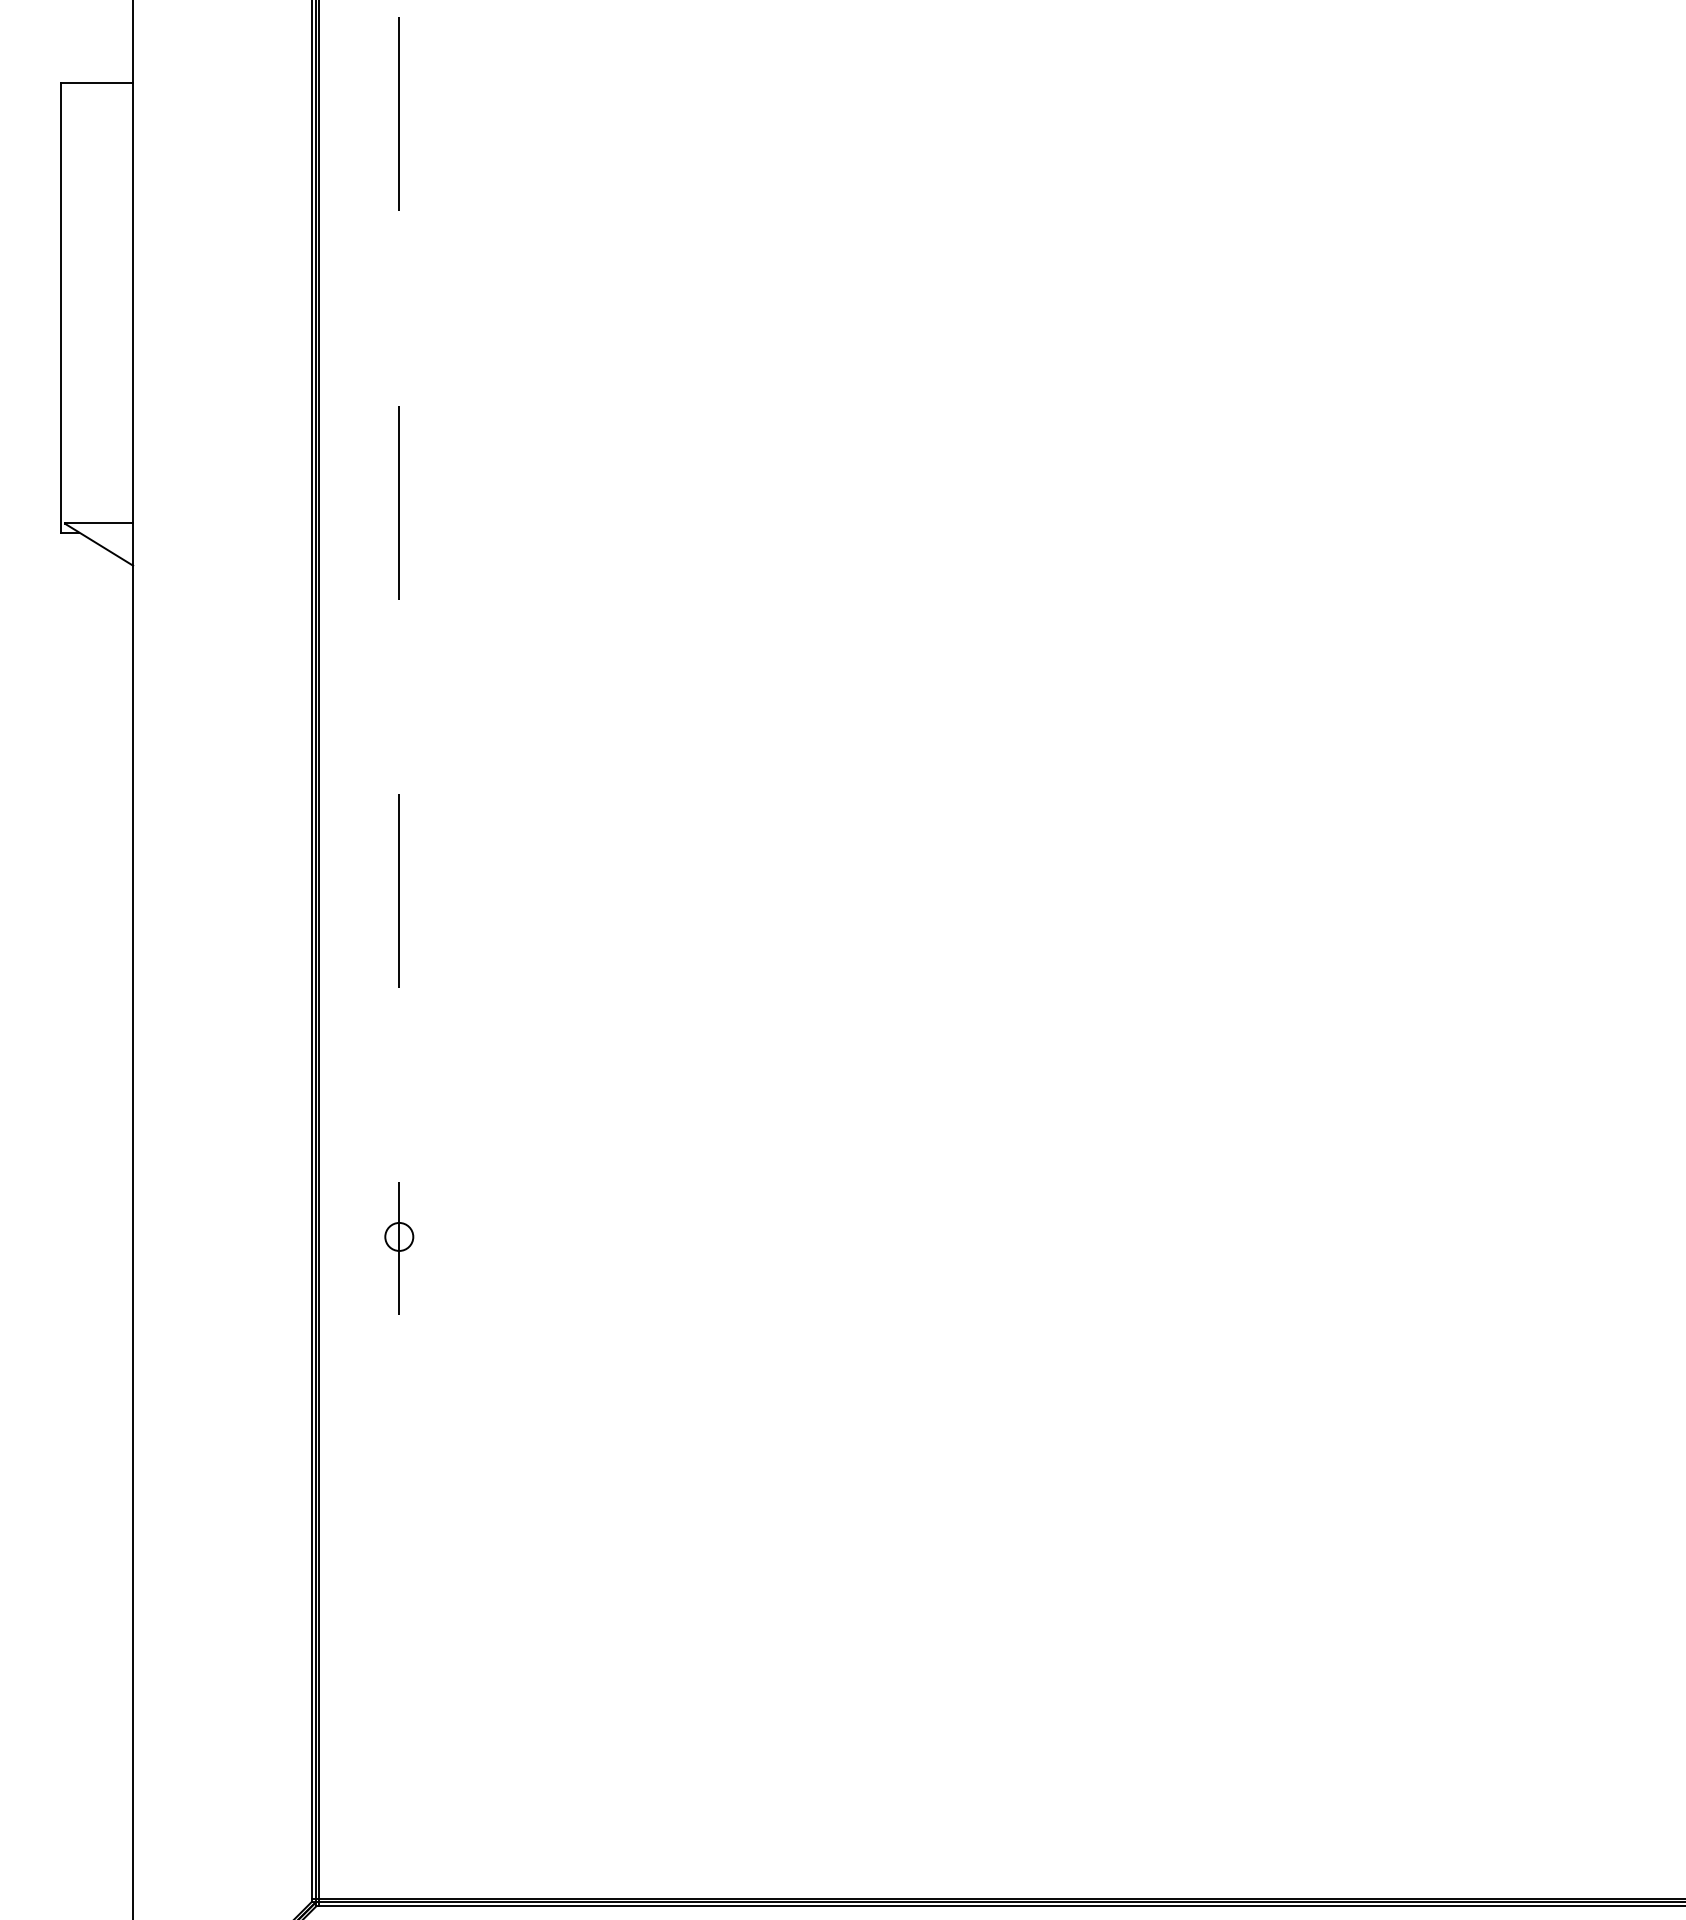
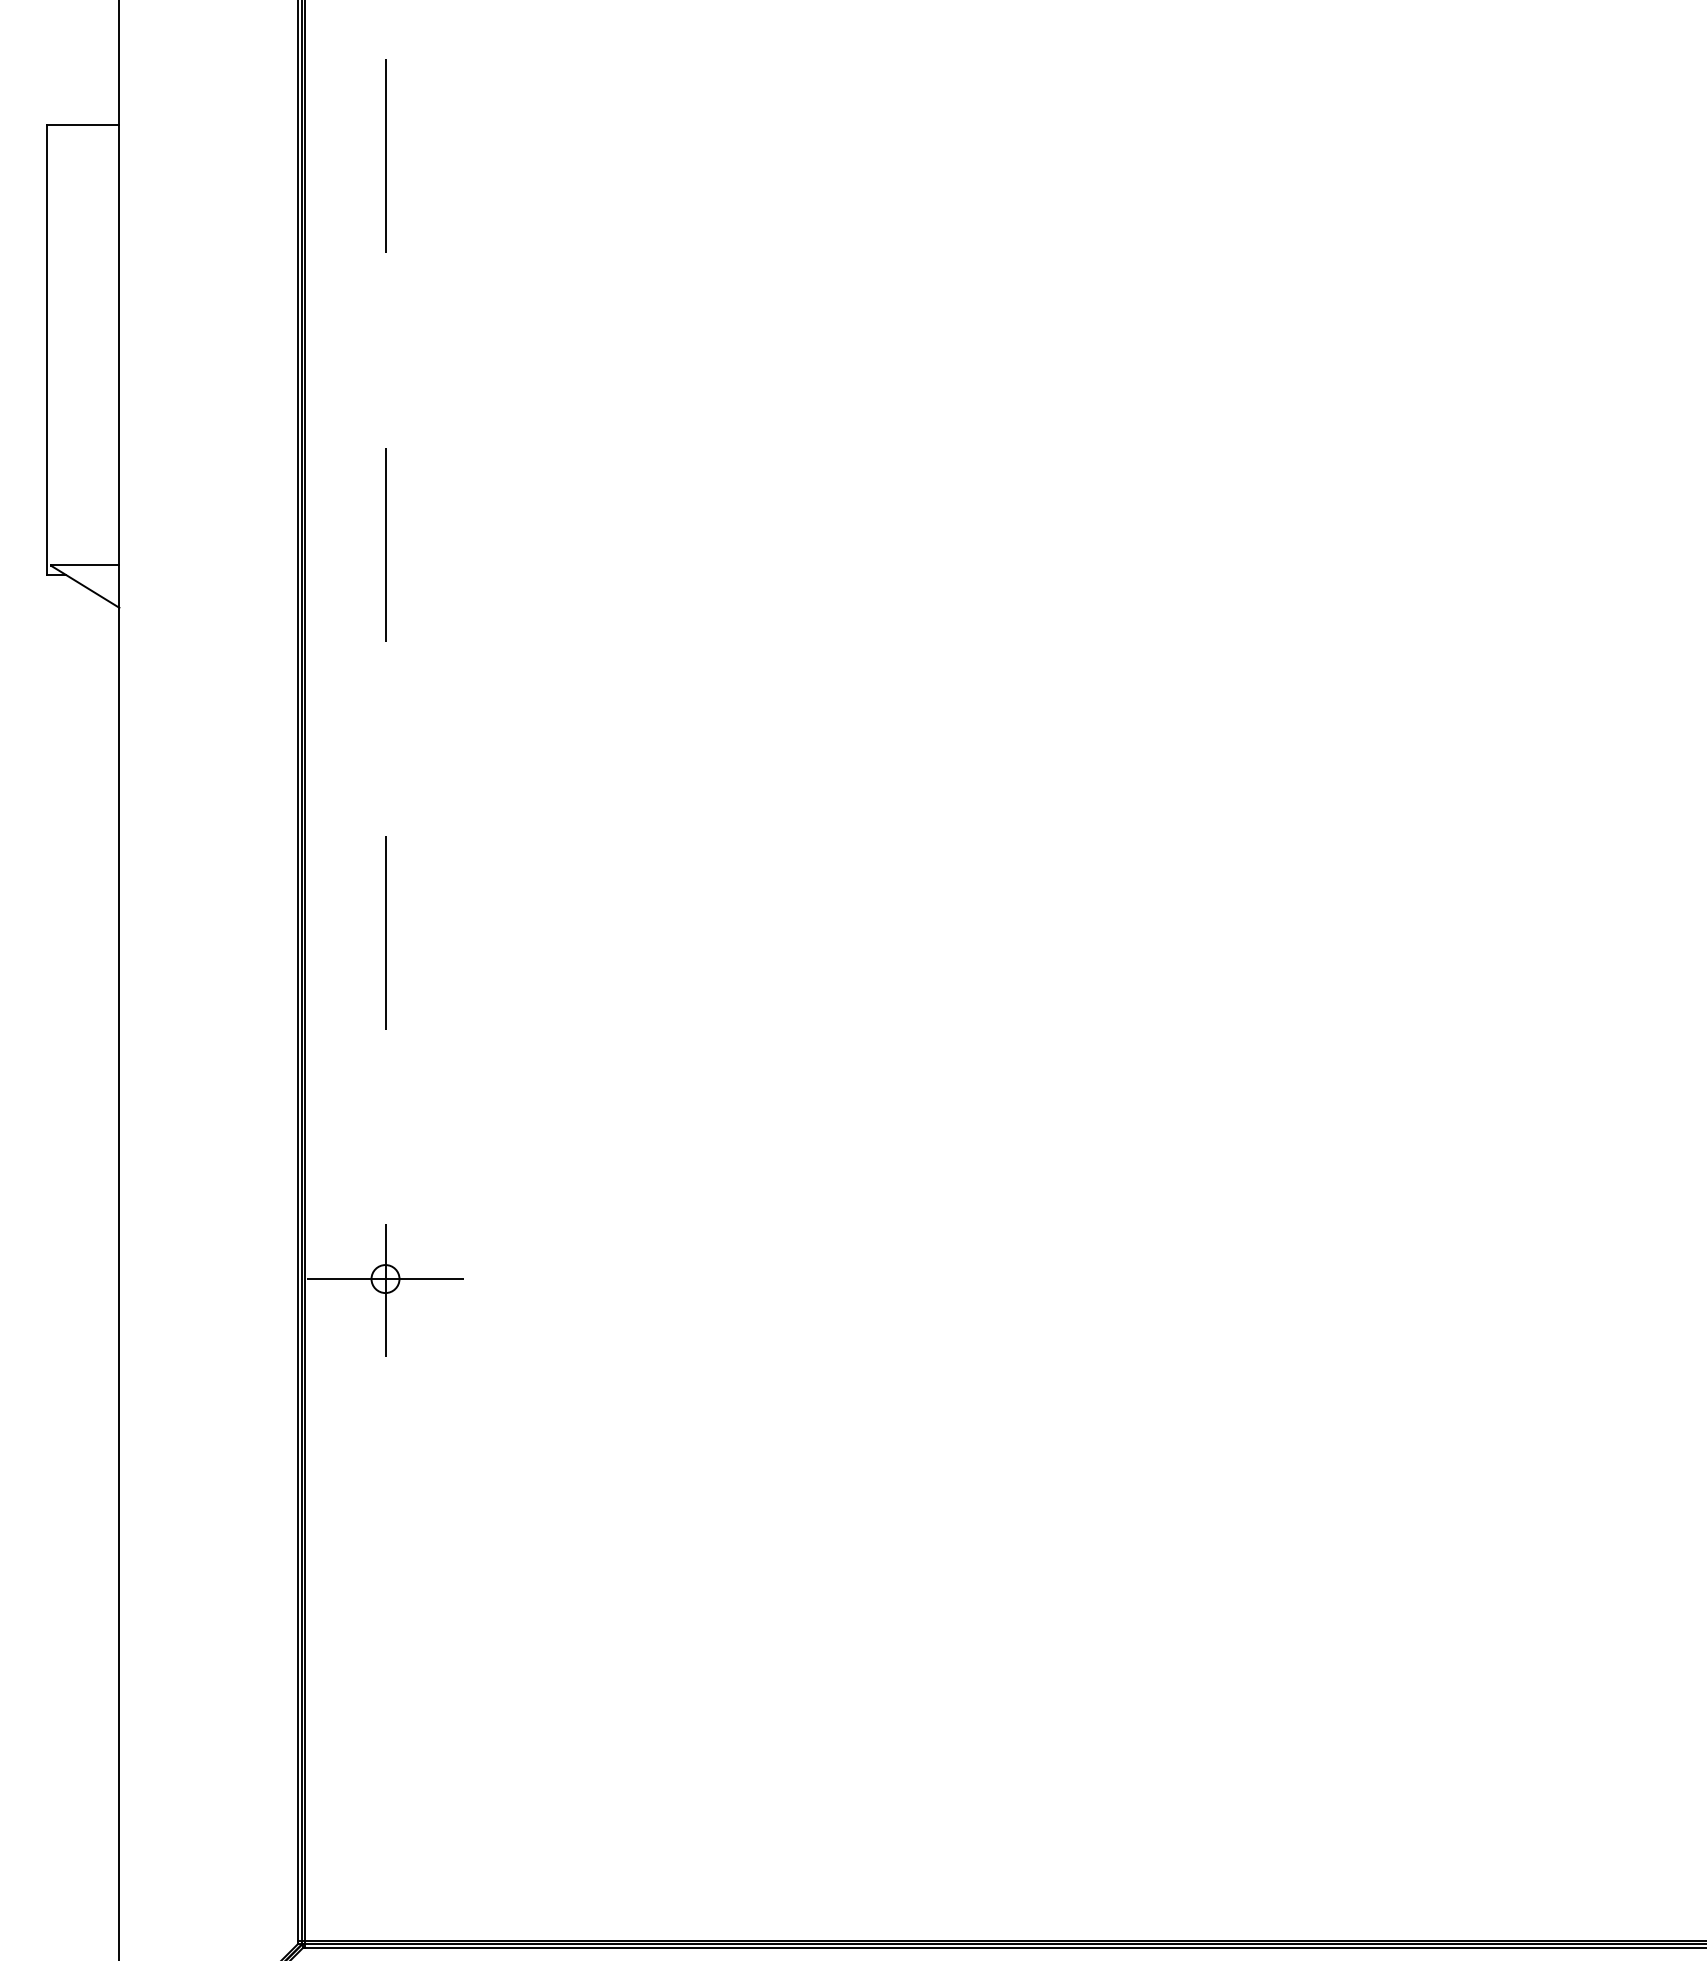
line: (399, 1237) -> (385, 1279), added

